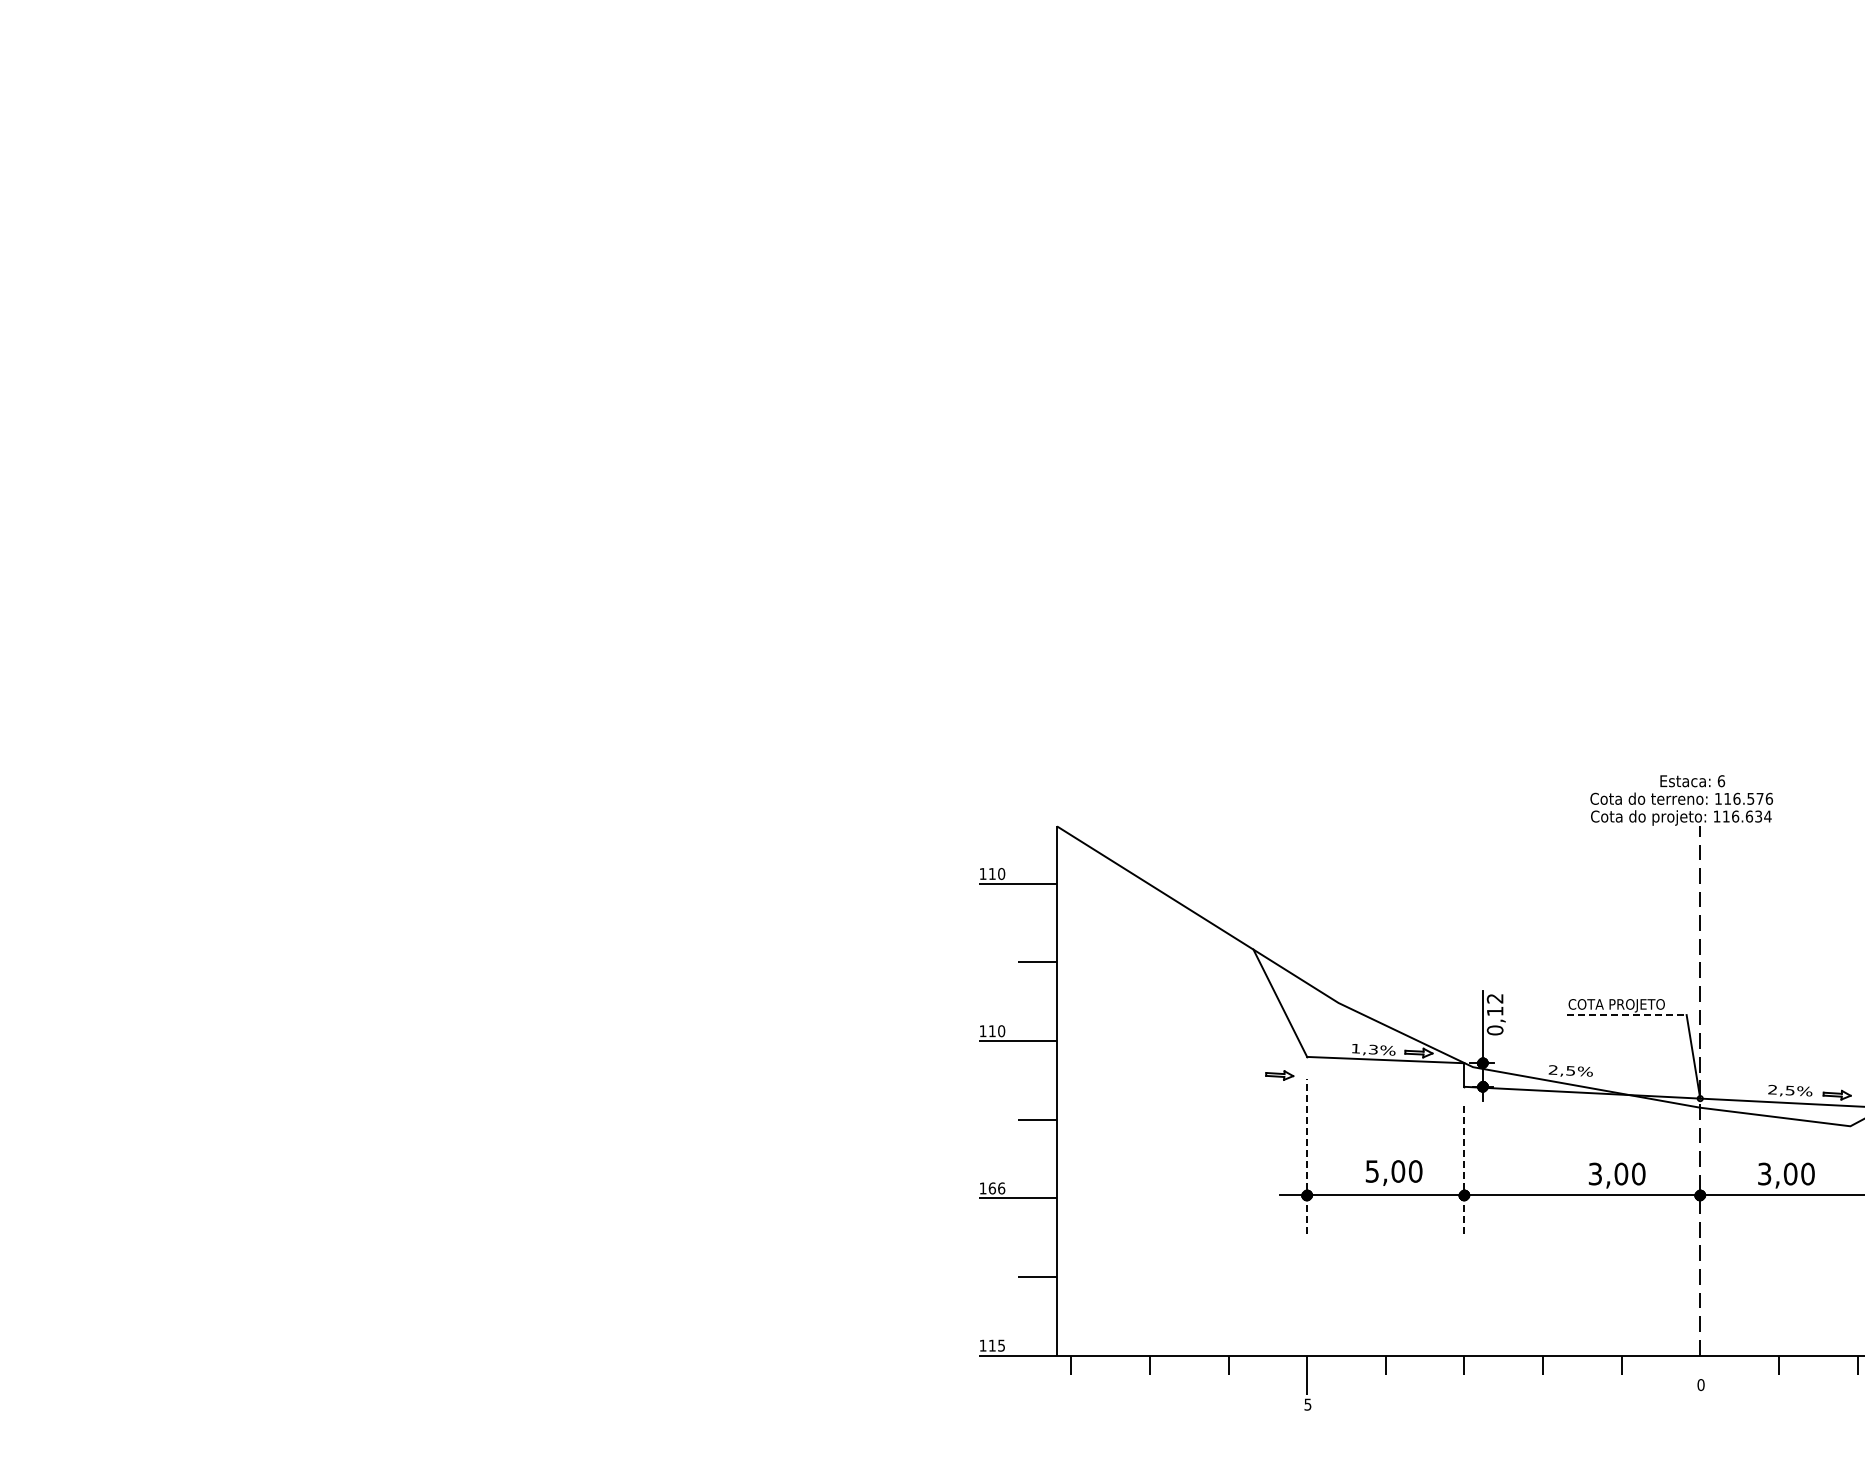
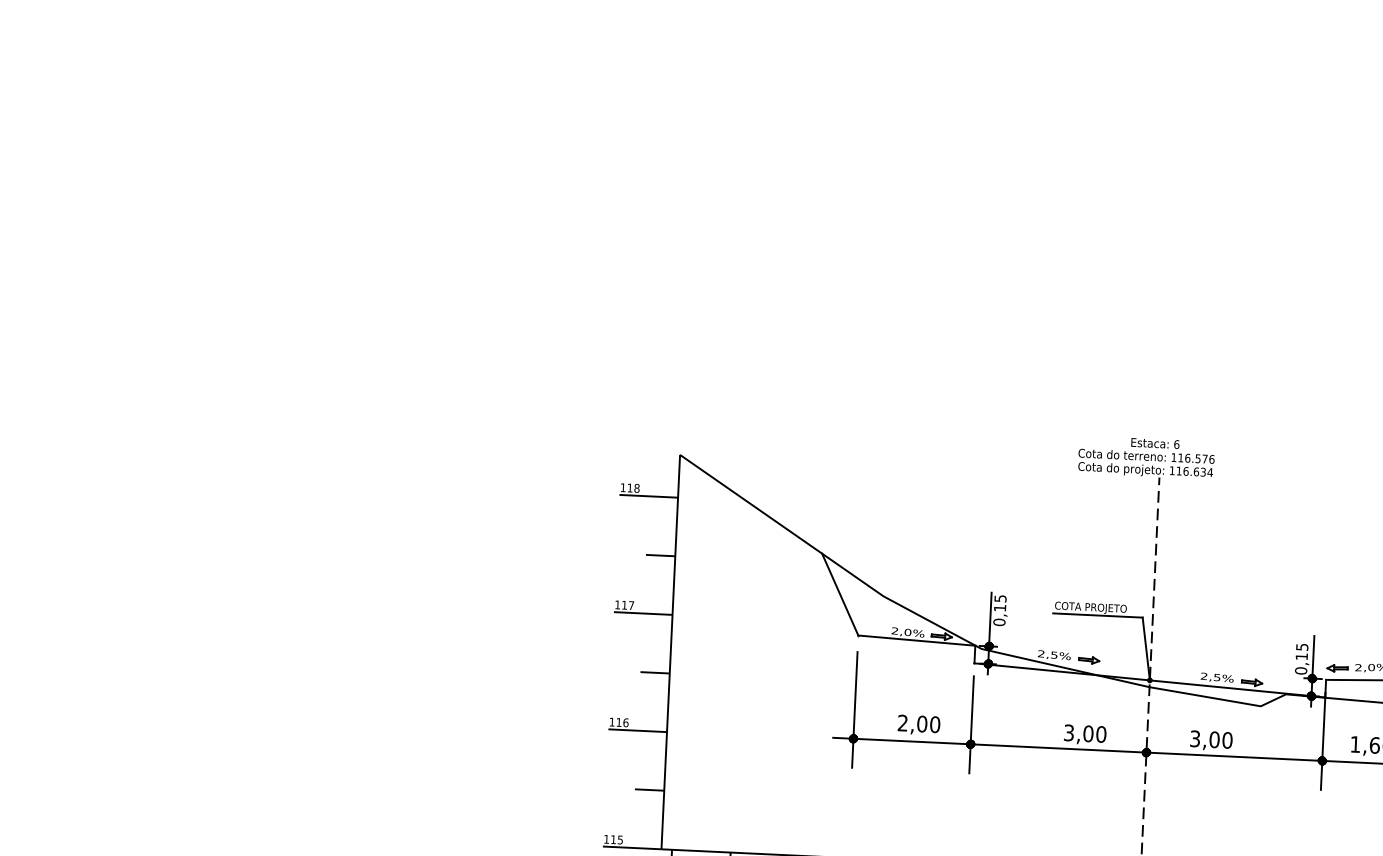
text: (1001, 873) -> (636, 488), 110 -> 118
text: (1494, 998) -> (1000, 598), 0,12 -> 0,15
line: (1627, 1015) -> (1098, 615), dashed -> solid
text: (1001, 1031) -> (631, 605), 110 -> 117
text: (1364, 1048) -> (901, 631), 1,3% -> 2,0%
part: (1279, 1075) -> (1089, 660), moved
line: (1307, 1156) -> (855, 709), dashed -> solid
line: (1464, 1168) -> (971, 724), dashed -> solid
text: (1371, 1171) -> (902, 723), 5,00 -> 2,00
text: (992, 1188) -> (619, 722), 166 -> 116

